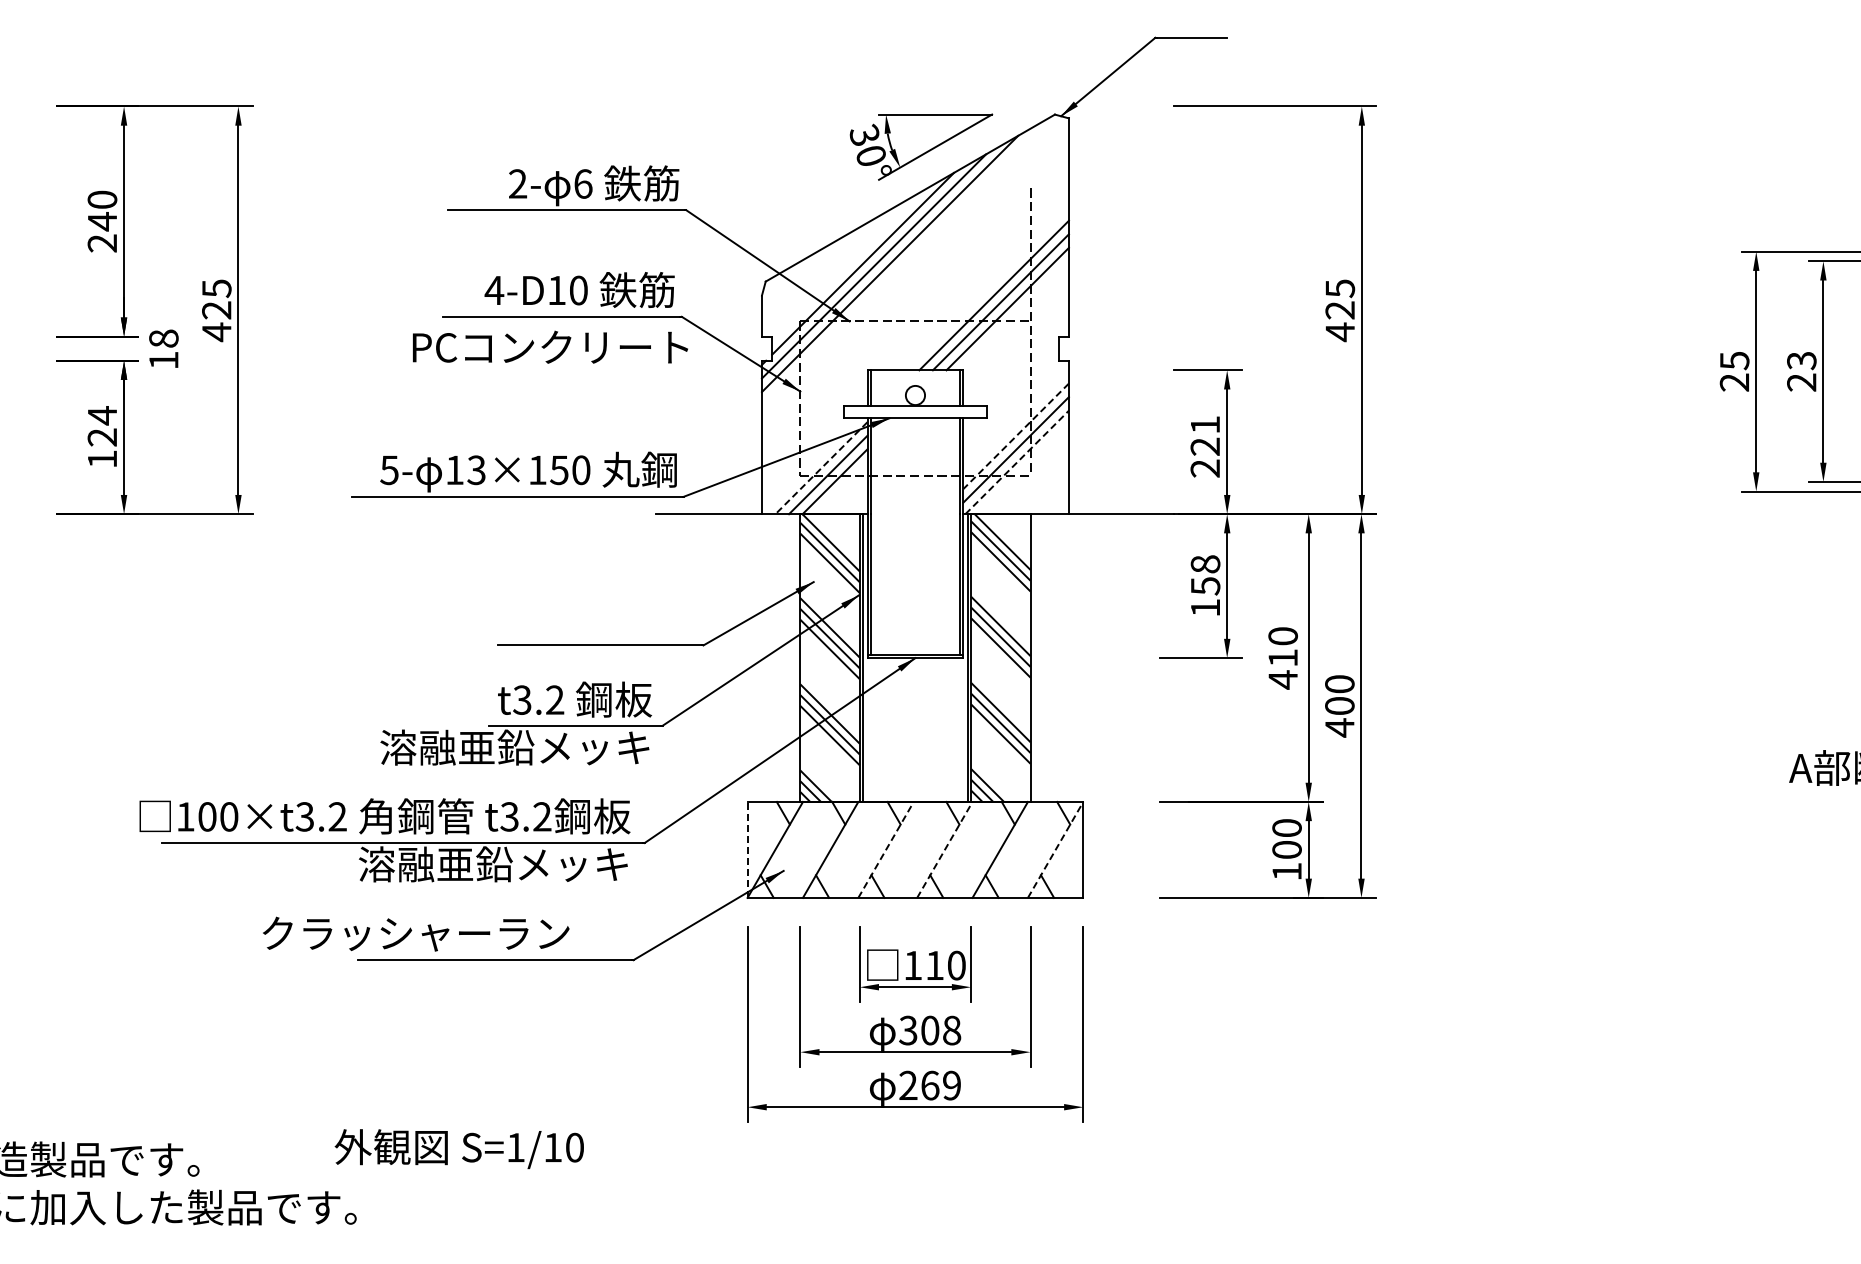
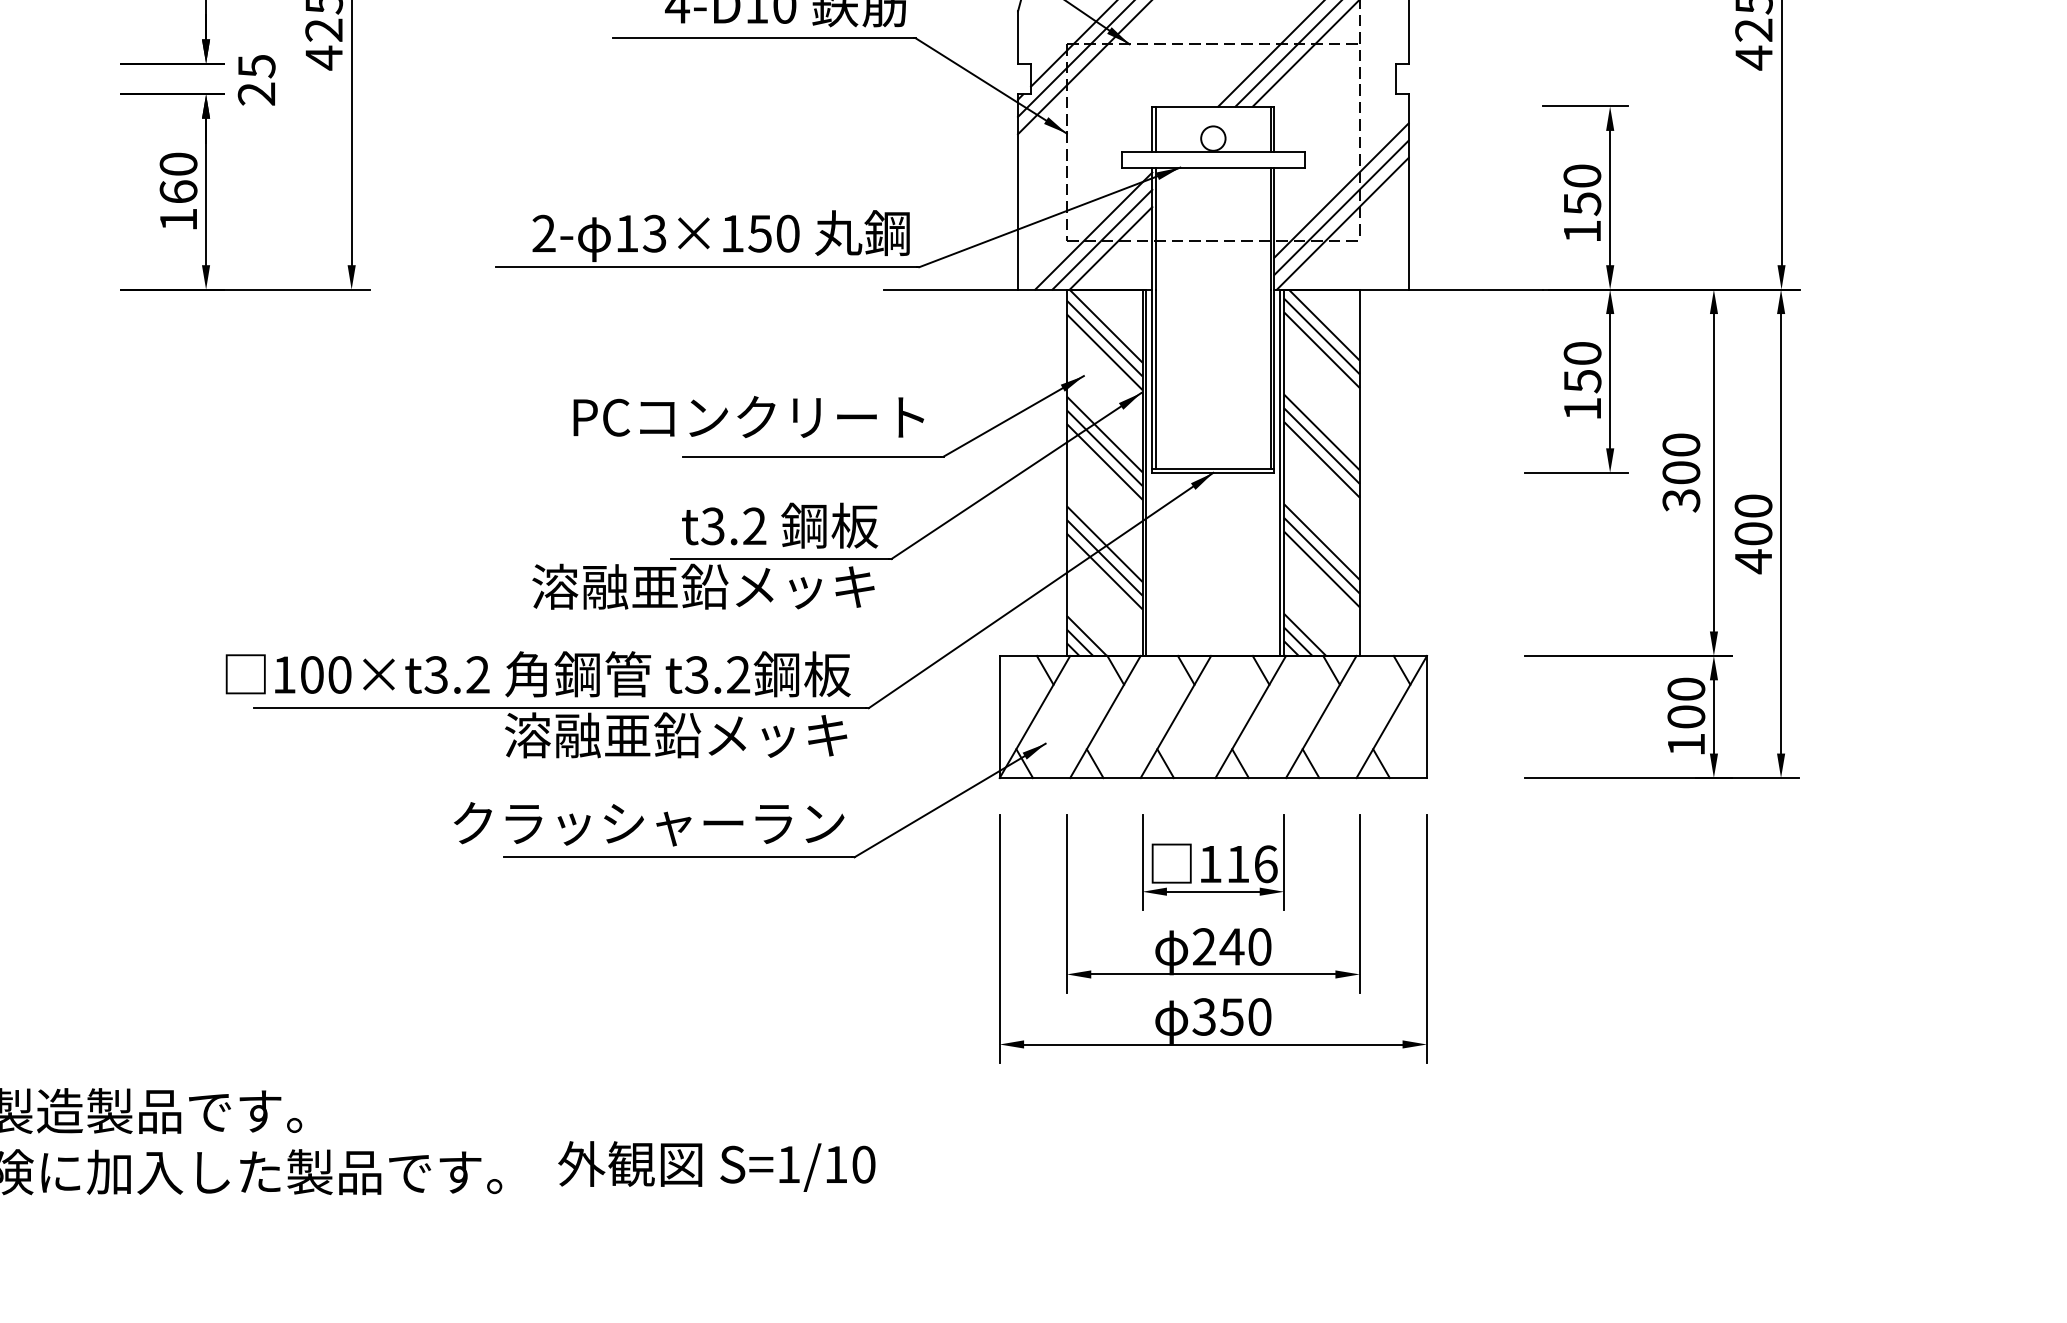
text: (550, 346) -> (748, 416), moved
text: (163, 349) -> (256, 80), 18 -> 25
text: (102, 426) -> (178, 178), 124 -> 160
line: (1016, 436) -> (1341, 190), dashed -> solid
text: (1205, 446) -> (1582, 203), 221 -> 150
line: (1017, 462) -> (1343, 223), dashed -> solid
line: (821, 468) -> (1093, 231), dashed -> solid
text: (389, 470) -> (543, 234), 5- -> 2-
text: (1205, 564) -> (1582, 353), 158 -> 150
text: (1282, 669) -> (1680, 487), 410 -> 300
line: (747, 849) -> (999, 716), dashed -> solid
line: (886, 849) -> (1176, 716), dashed -> solid
line: (945, 849) -> (1251, 716), dashed -> solid
line: (1055, 849) -> (1391, 716), dashed -> solid
text: (416, 933) -> (649, 823), moved
text: (956, 965) -> (1265, 864), 110 -> 116
text: (930, 1030) -> (1232, 946), 308 -> 240
text: (930, 1085) -> (1232, 1016), 269 -> 350
text: (458, 1149) -> (715, 1167), moved

